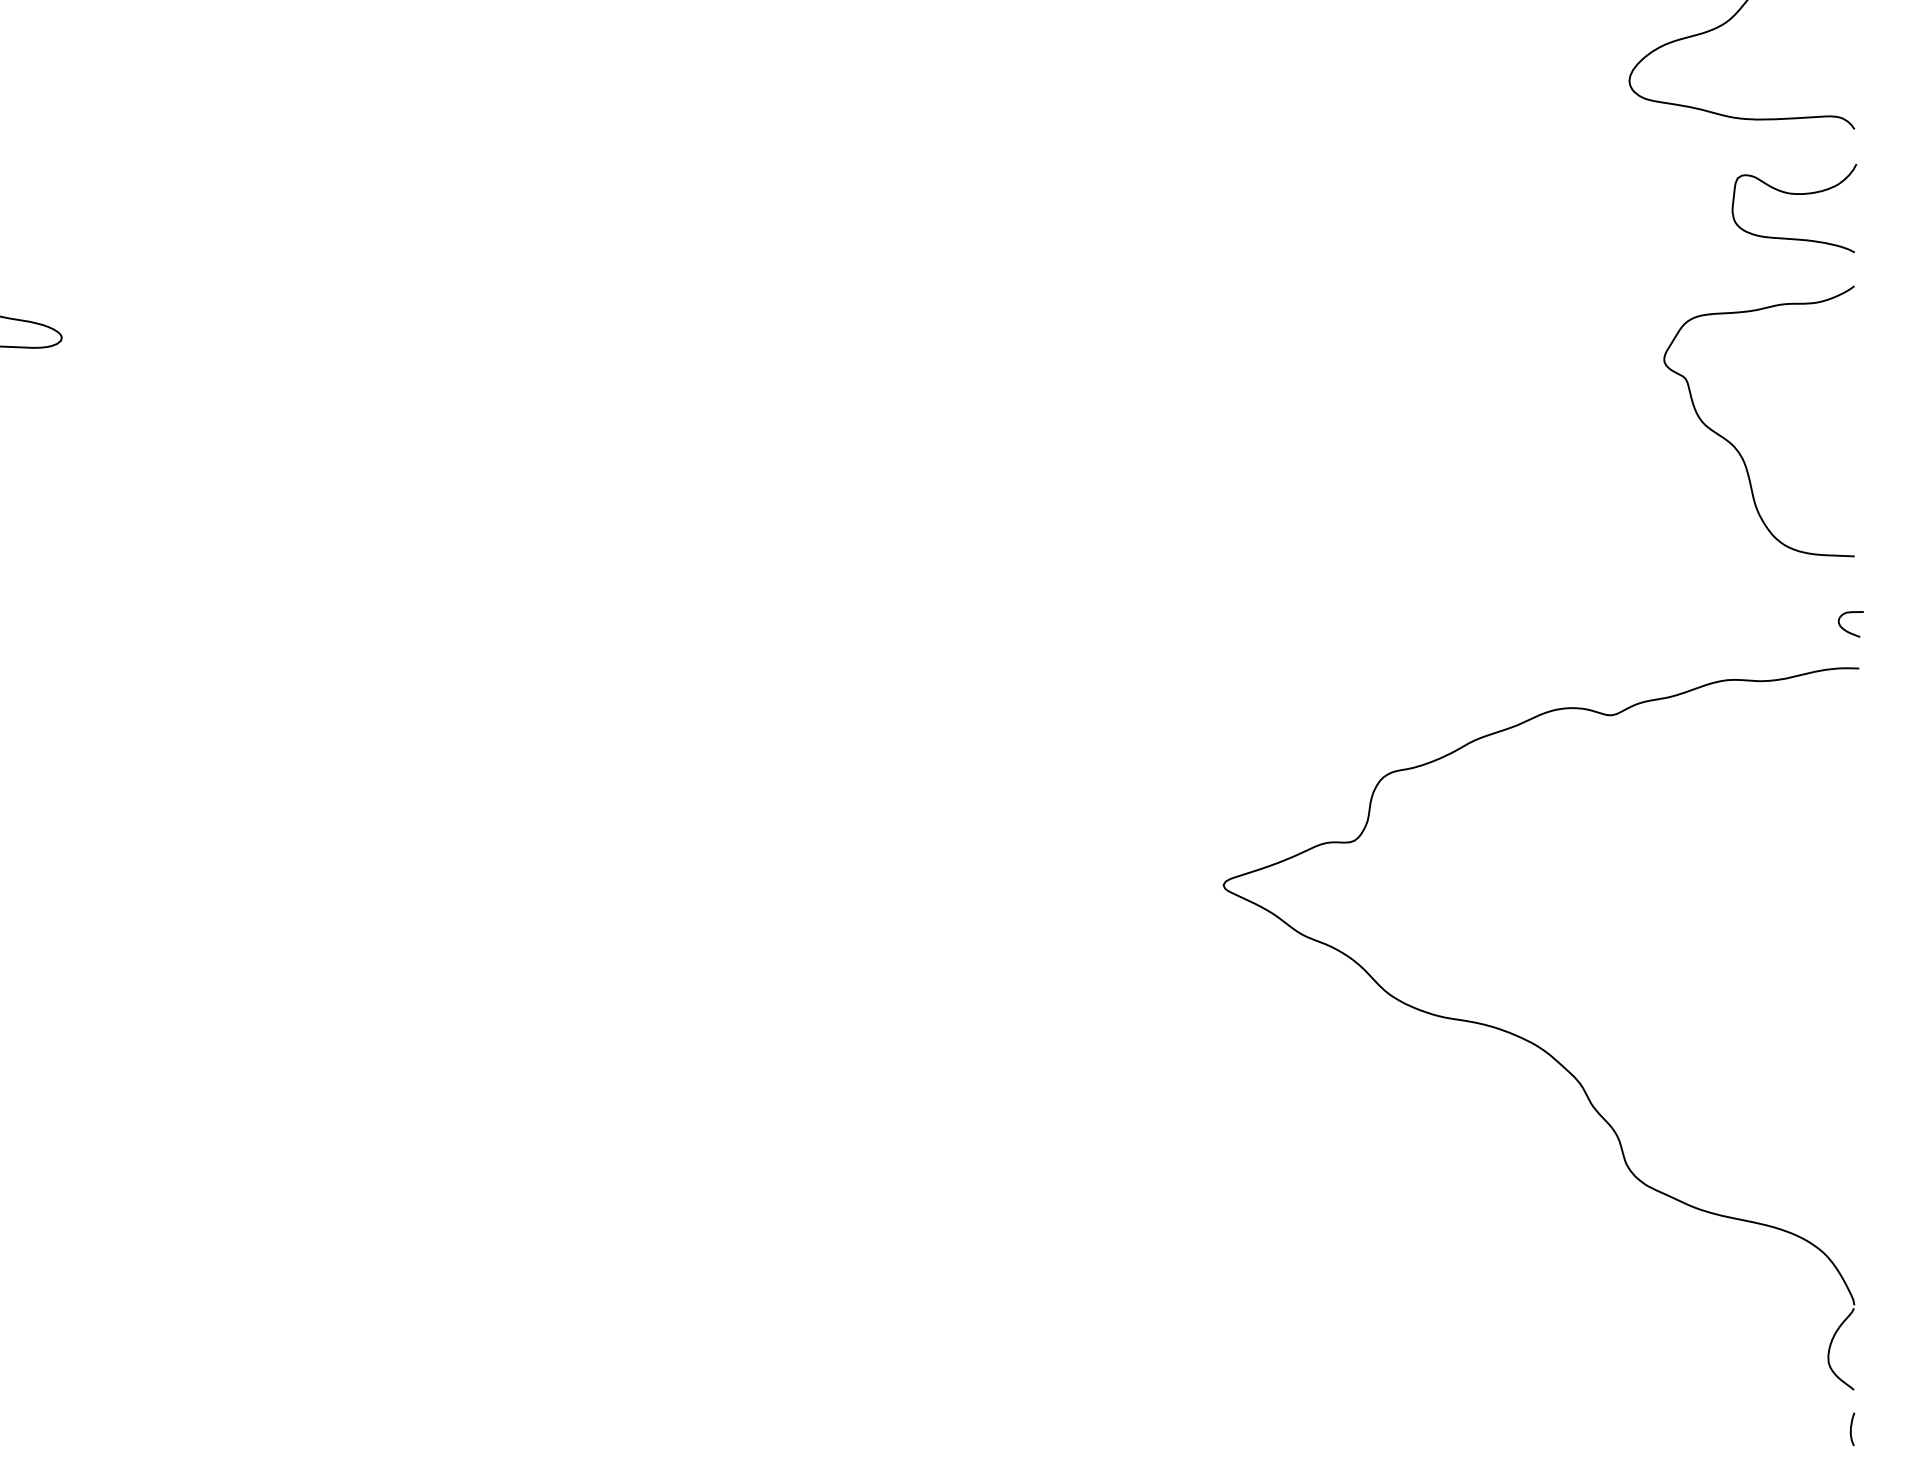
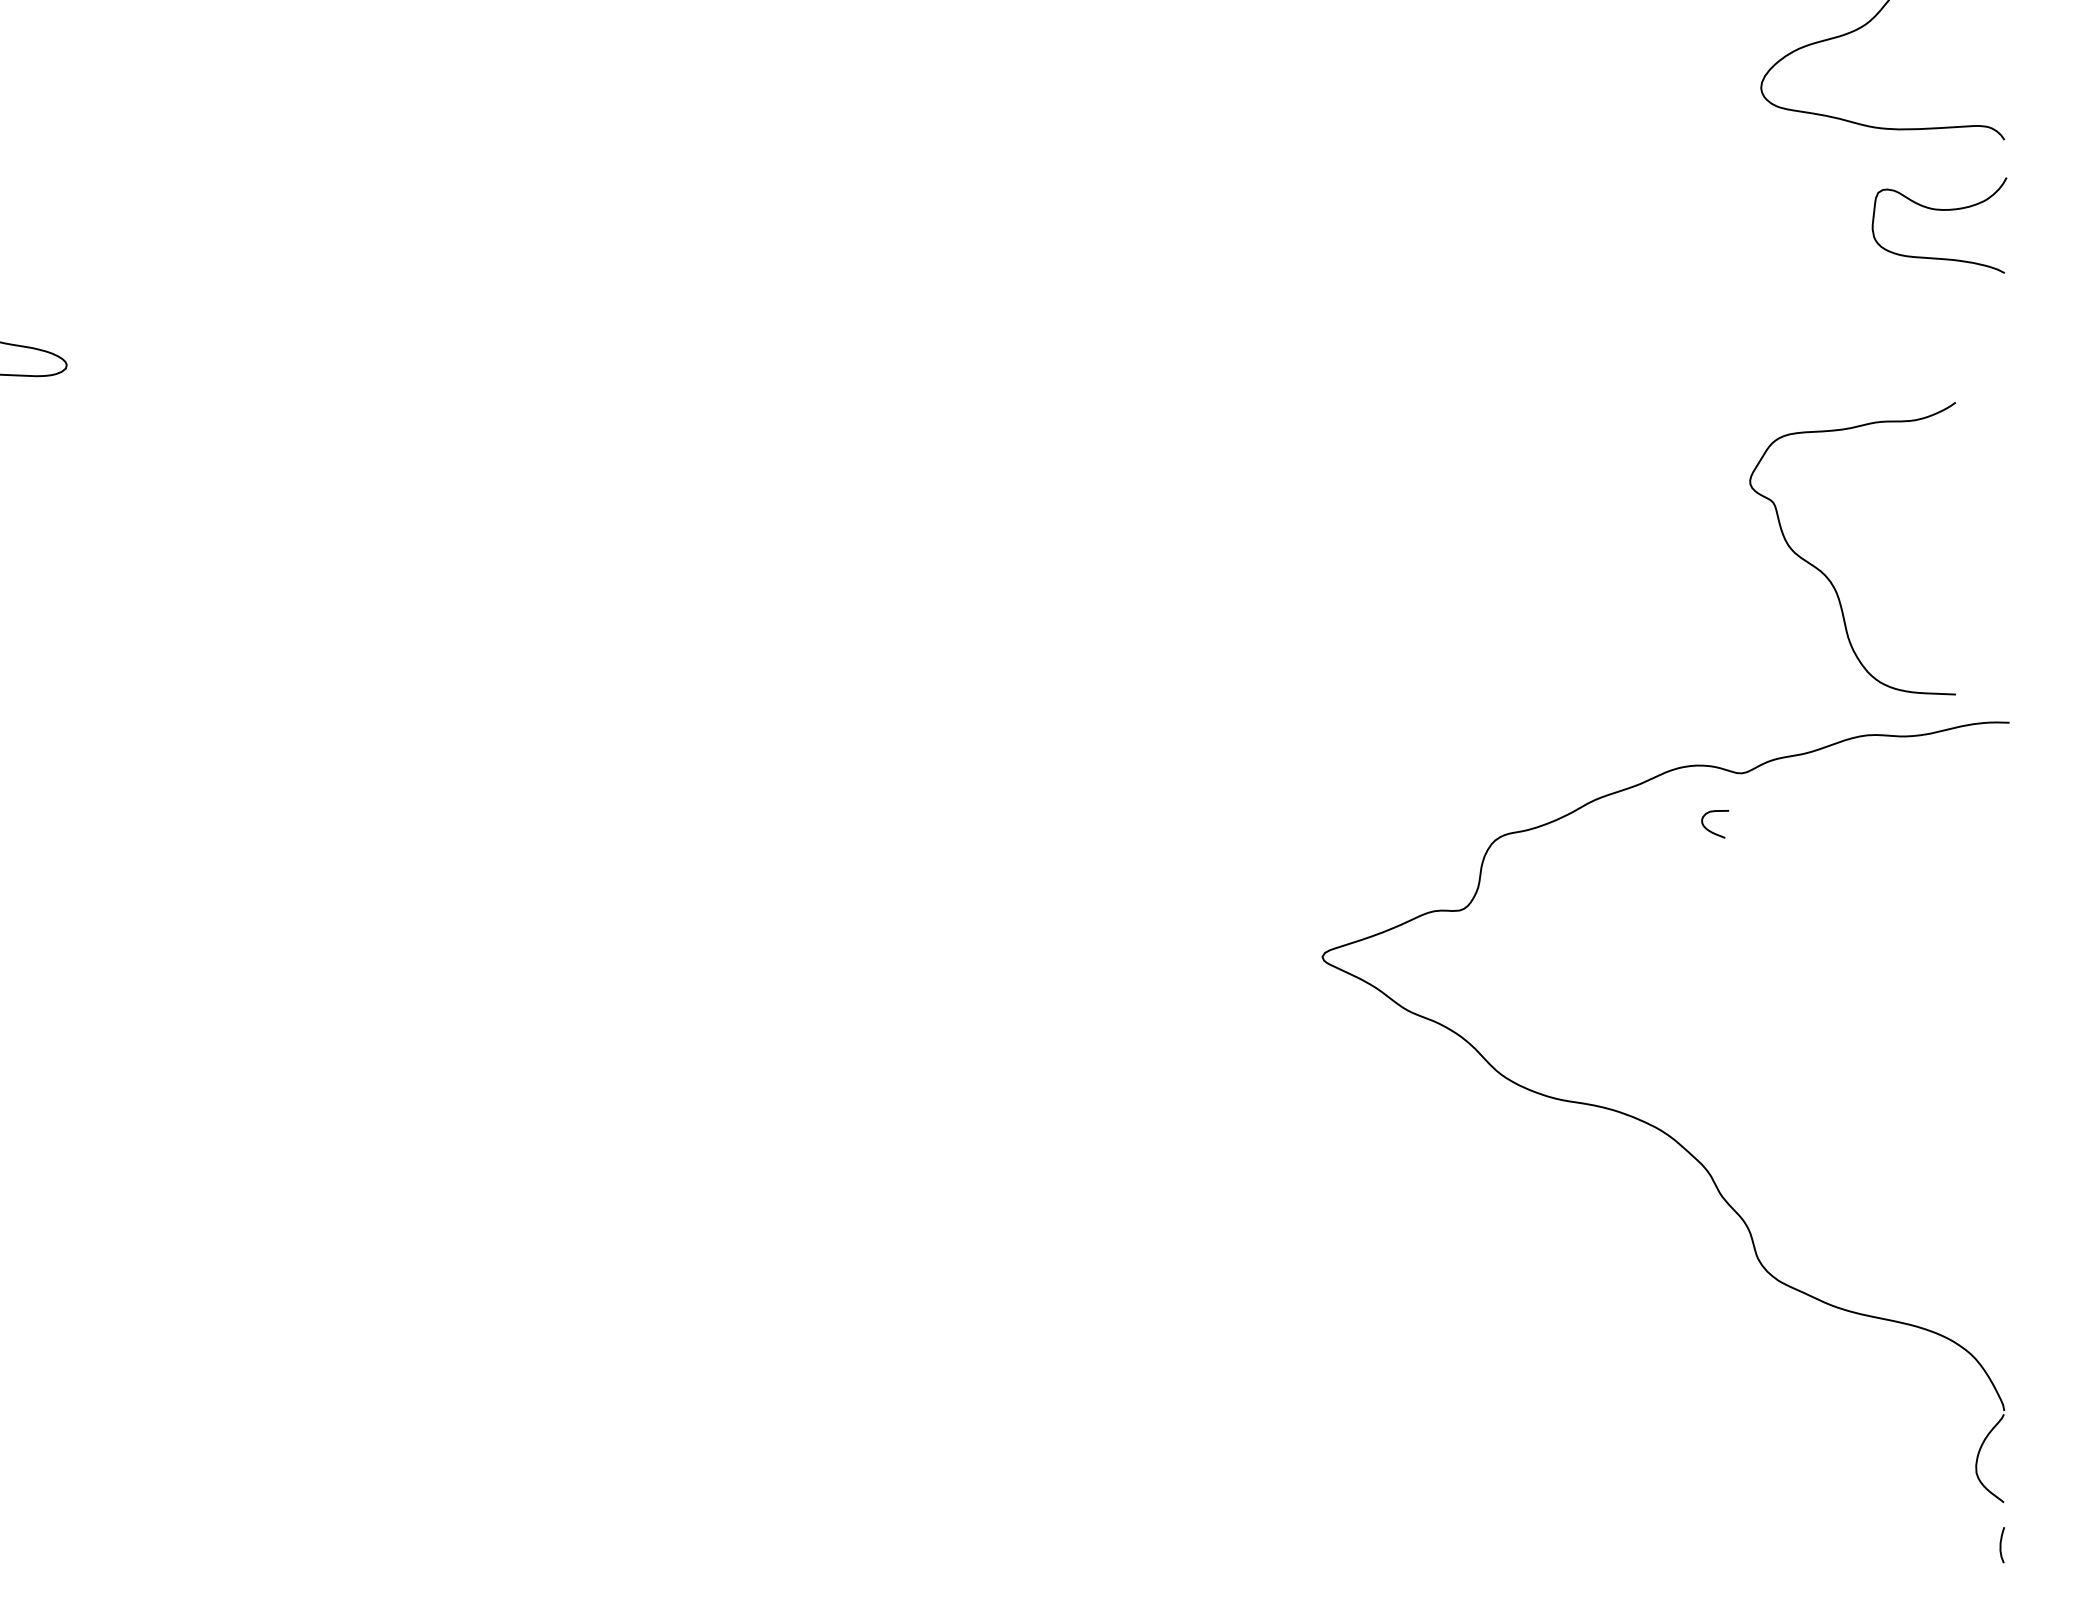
curve: (1734, 445) -> (1826, 574), moved
curve: (1847, 630) -> (1711, 830), moved

